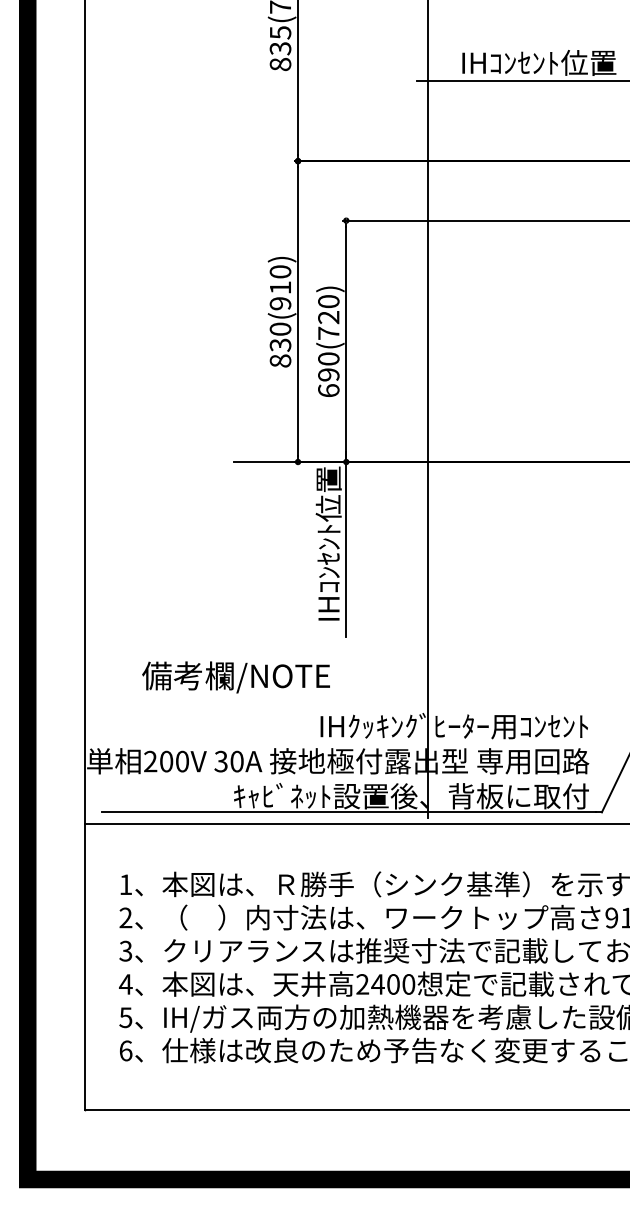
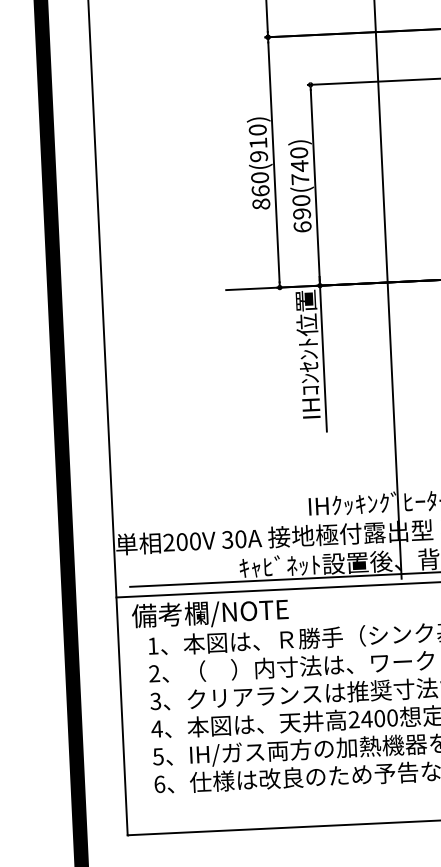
text: (328, 317) -> (299, 166), 690(720) -> 690(740)
text: (280, 344) -> (260, 190), 830(910) -> 860(910)
text: (235, 677) -> (209, 614), moved

